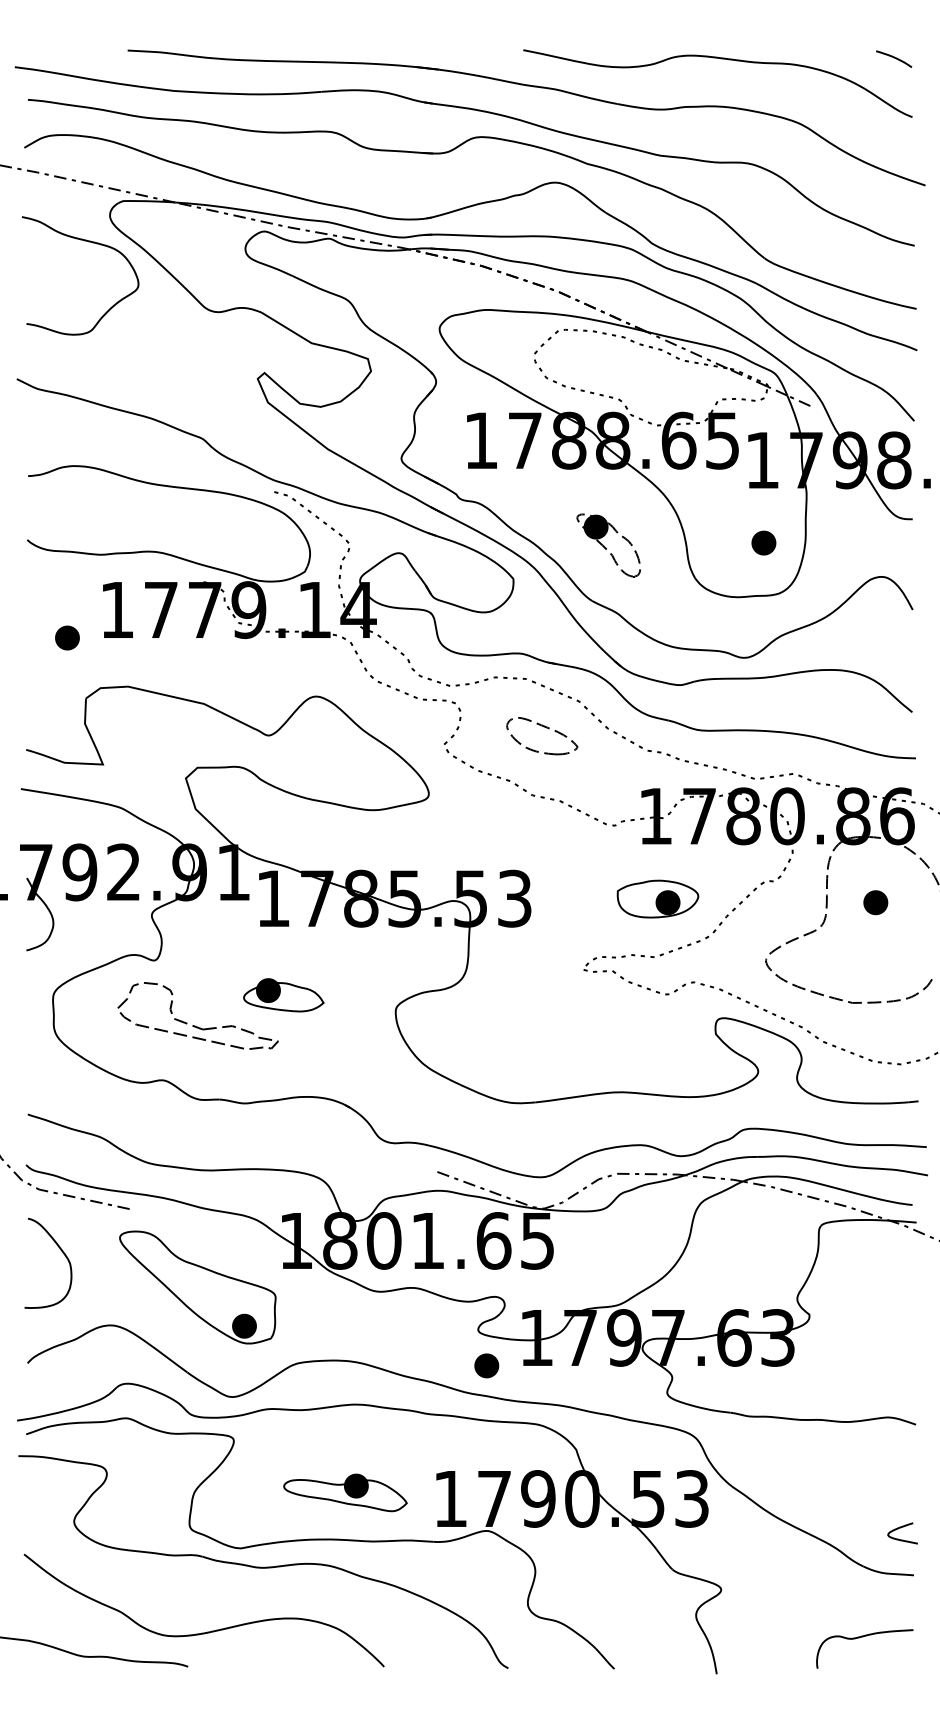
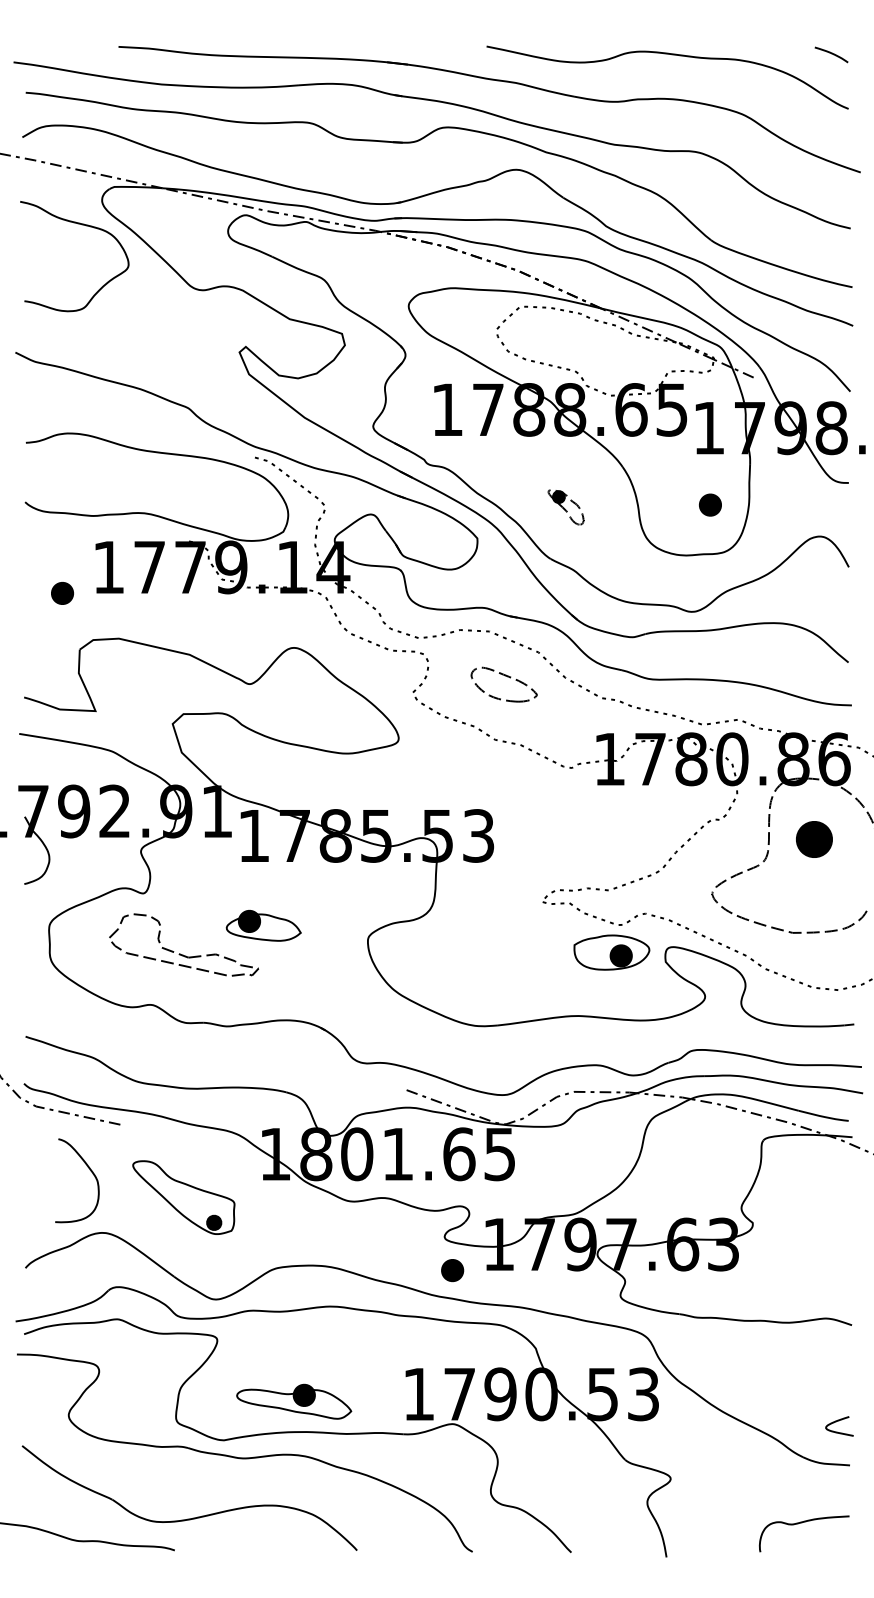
part: (608, 545) -> (565, 507), size x0.6
part: (657, 898) -> (611, 952), moved
part: (875, 902) -> (814, 839), size x1.6
curve: (60, 1250) -> (88, 1168), moved
part: (197, 1287) -> (183, 1197), size x0.7
part: (345, 1492) -> (294, 1401), moved

